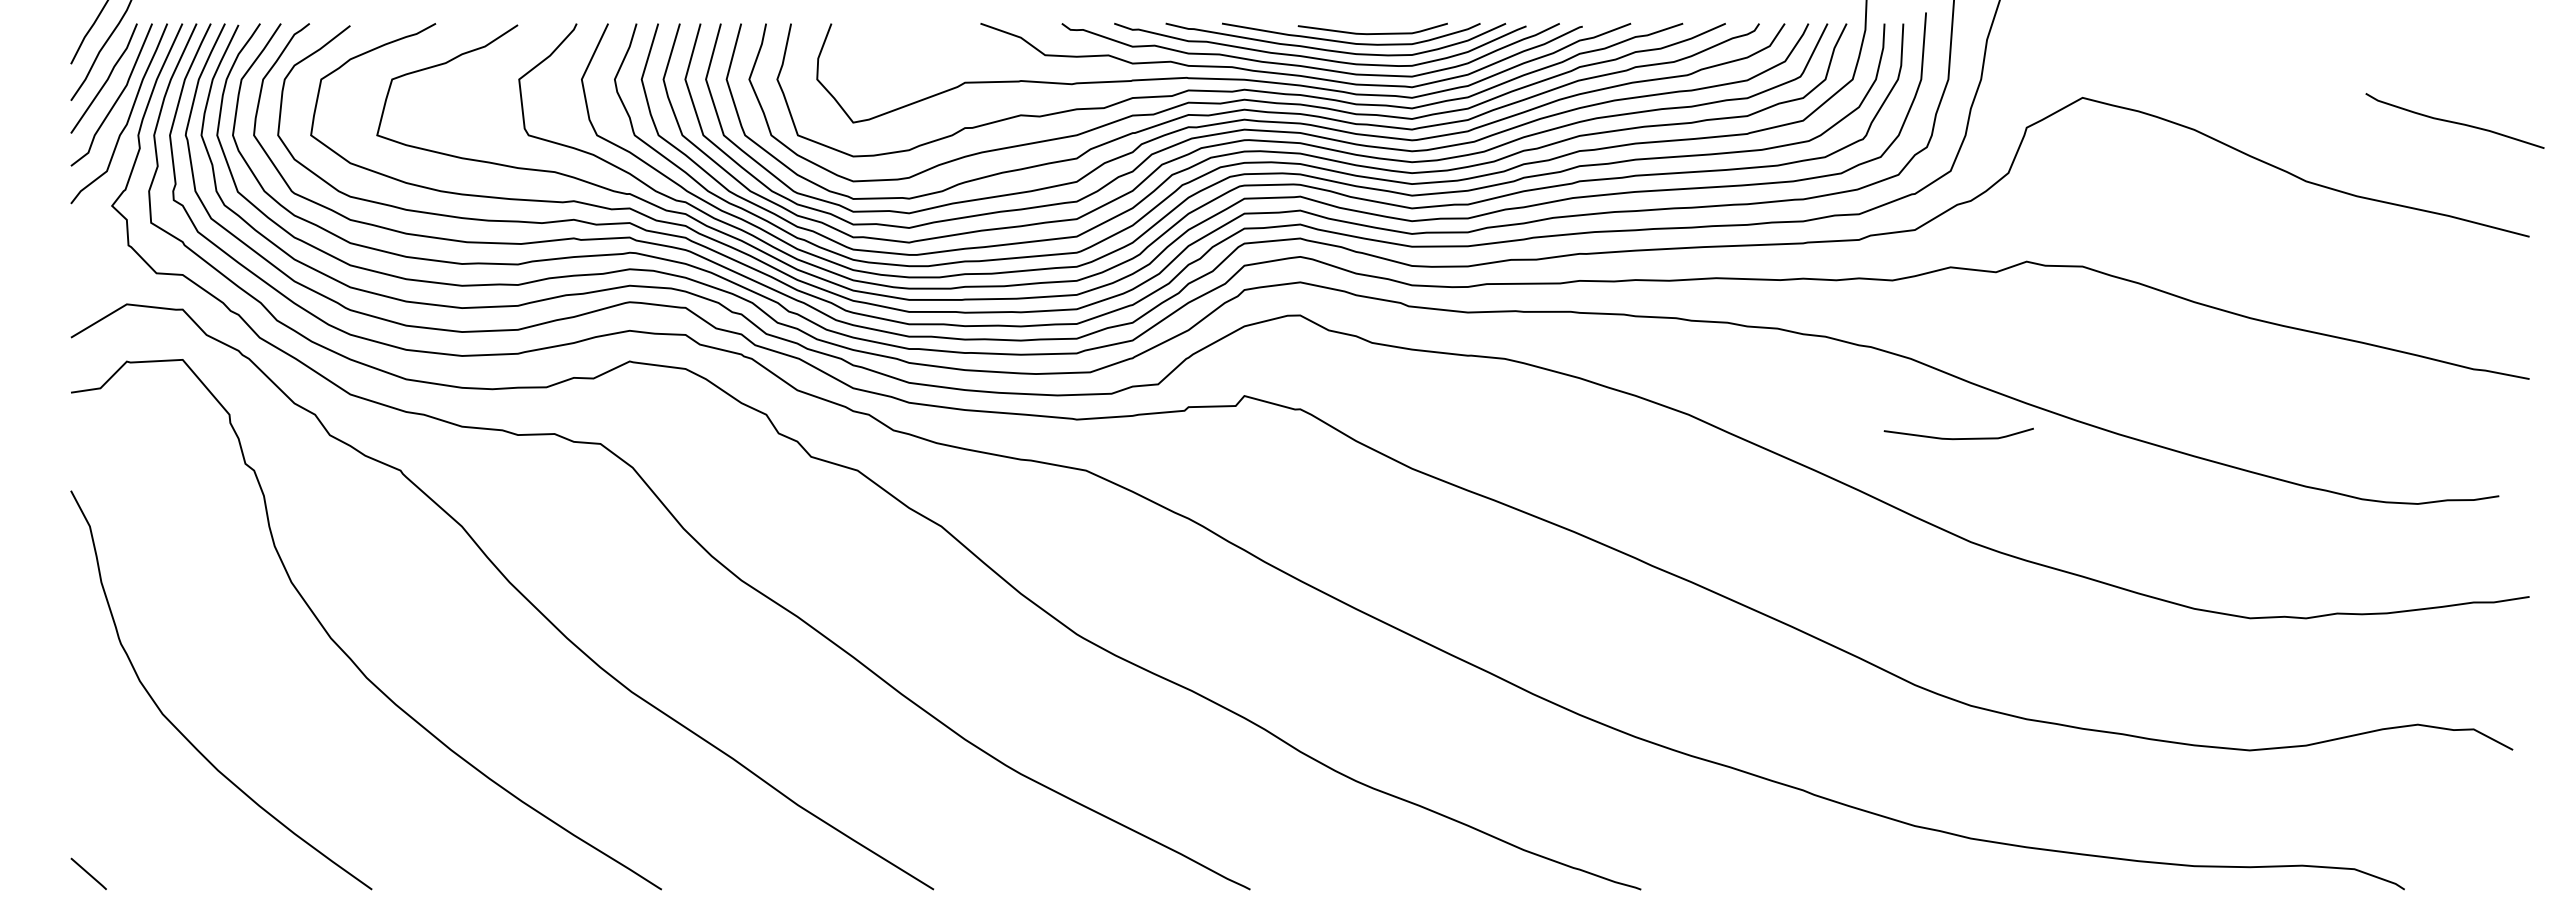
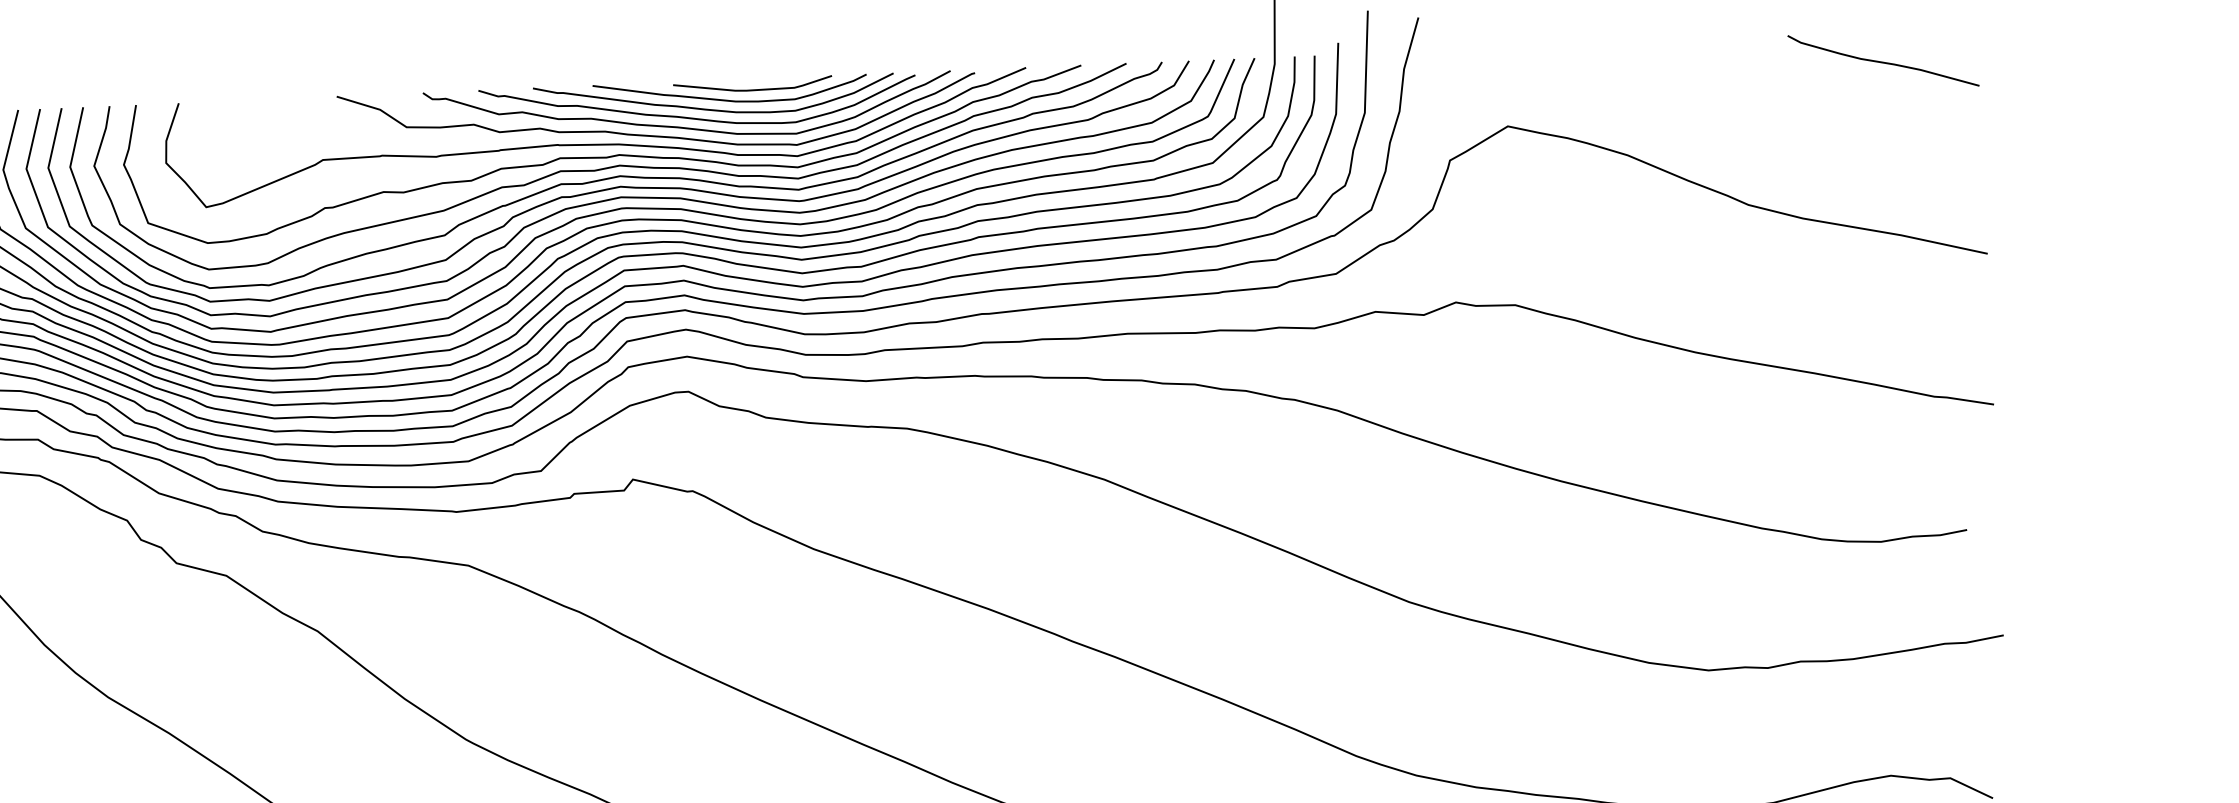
curve: (2454, 121) -> (1882, 61), moved
curve: (1958, 438) -> (1391, 492), removed

